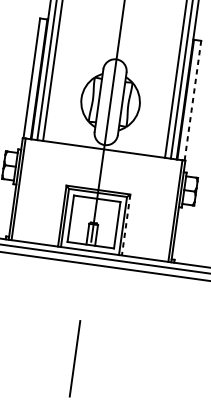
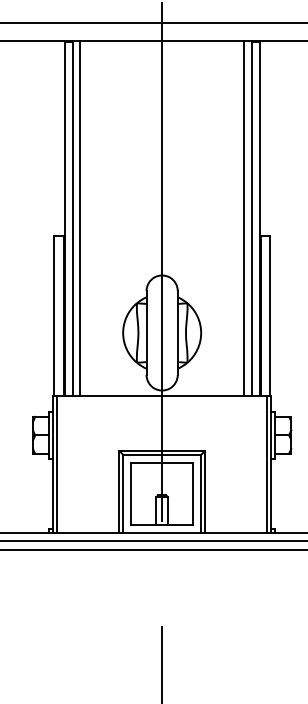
line: (193, 100) -> (270, 315), dashed -> solid
line: (126, 224) -> (205, 491), dashed -> solid

